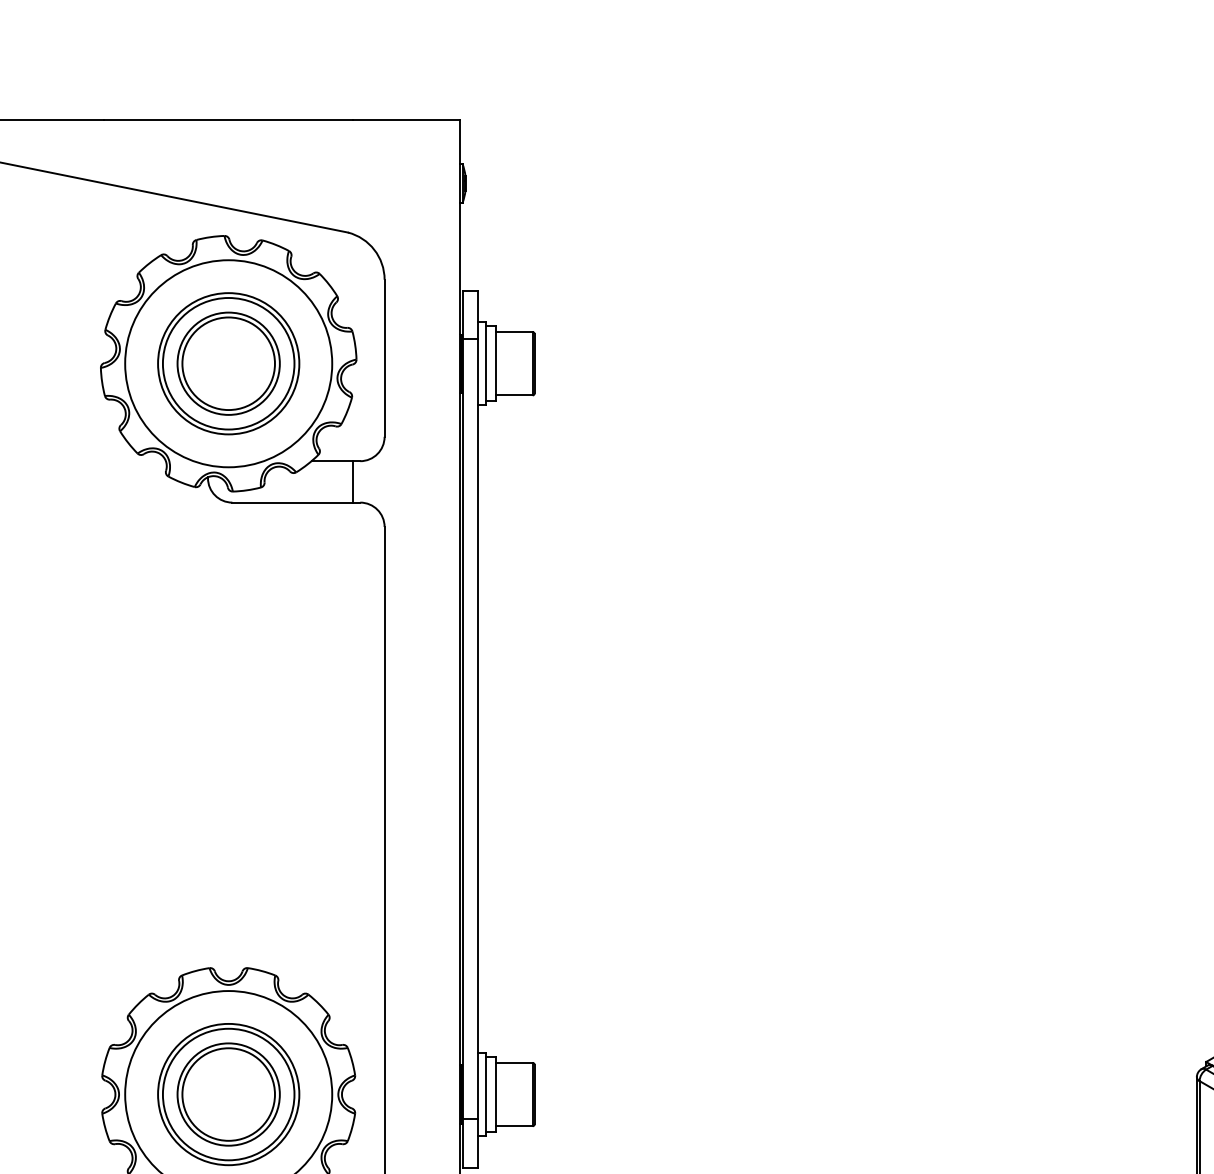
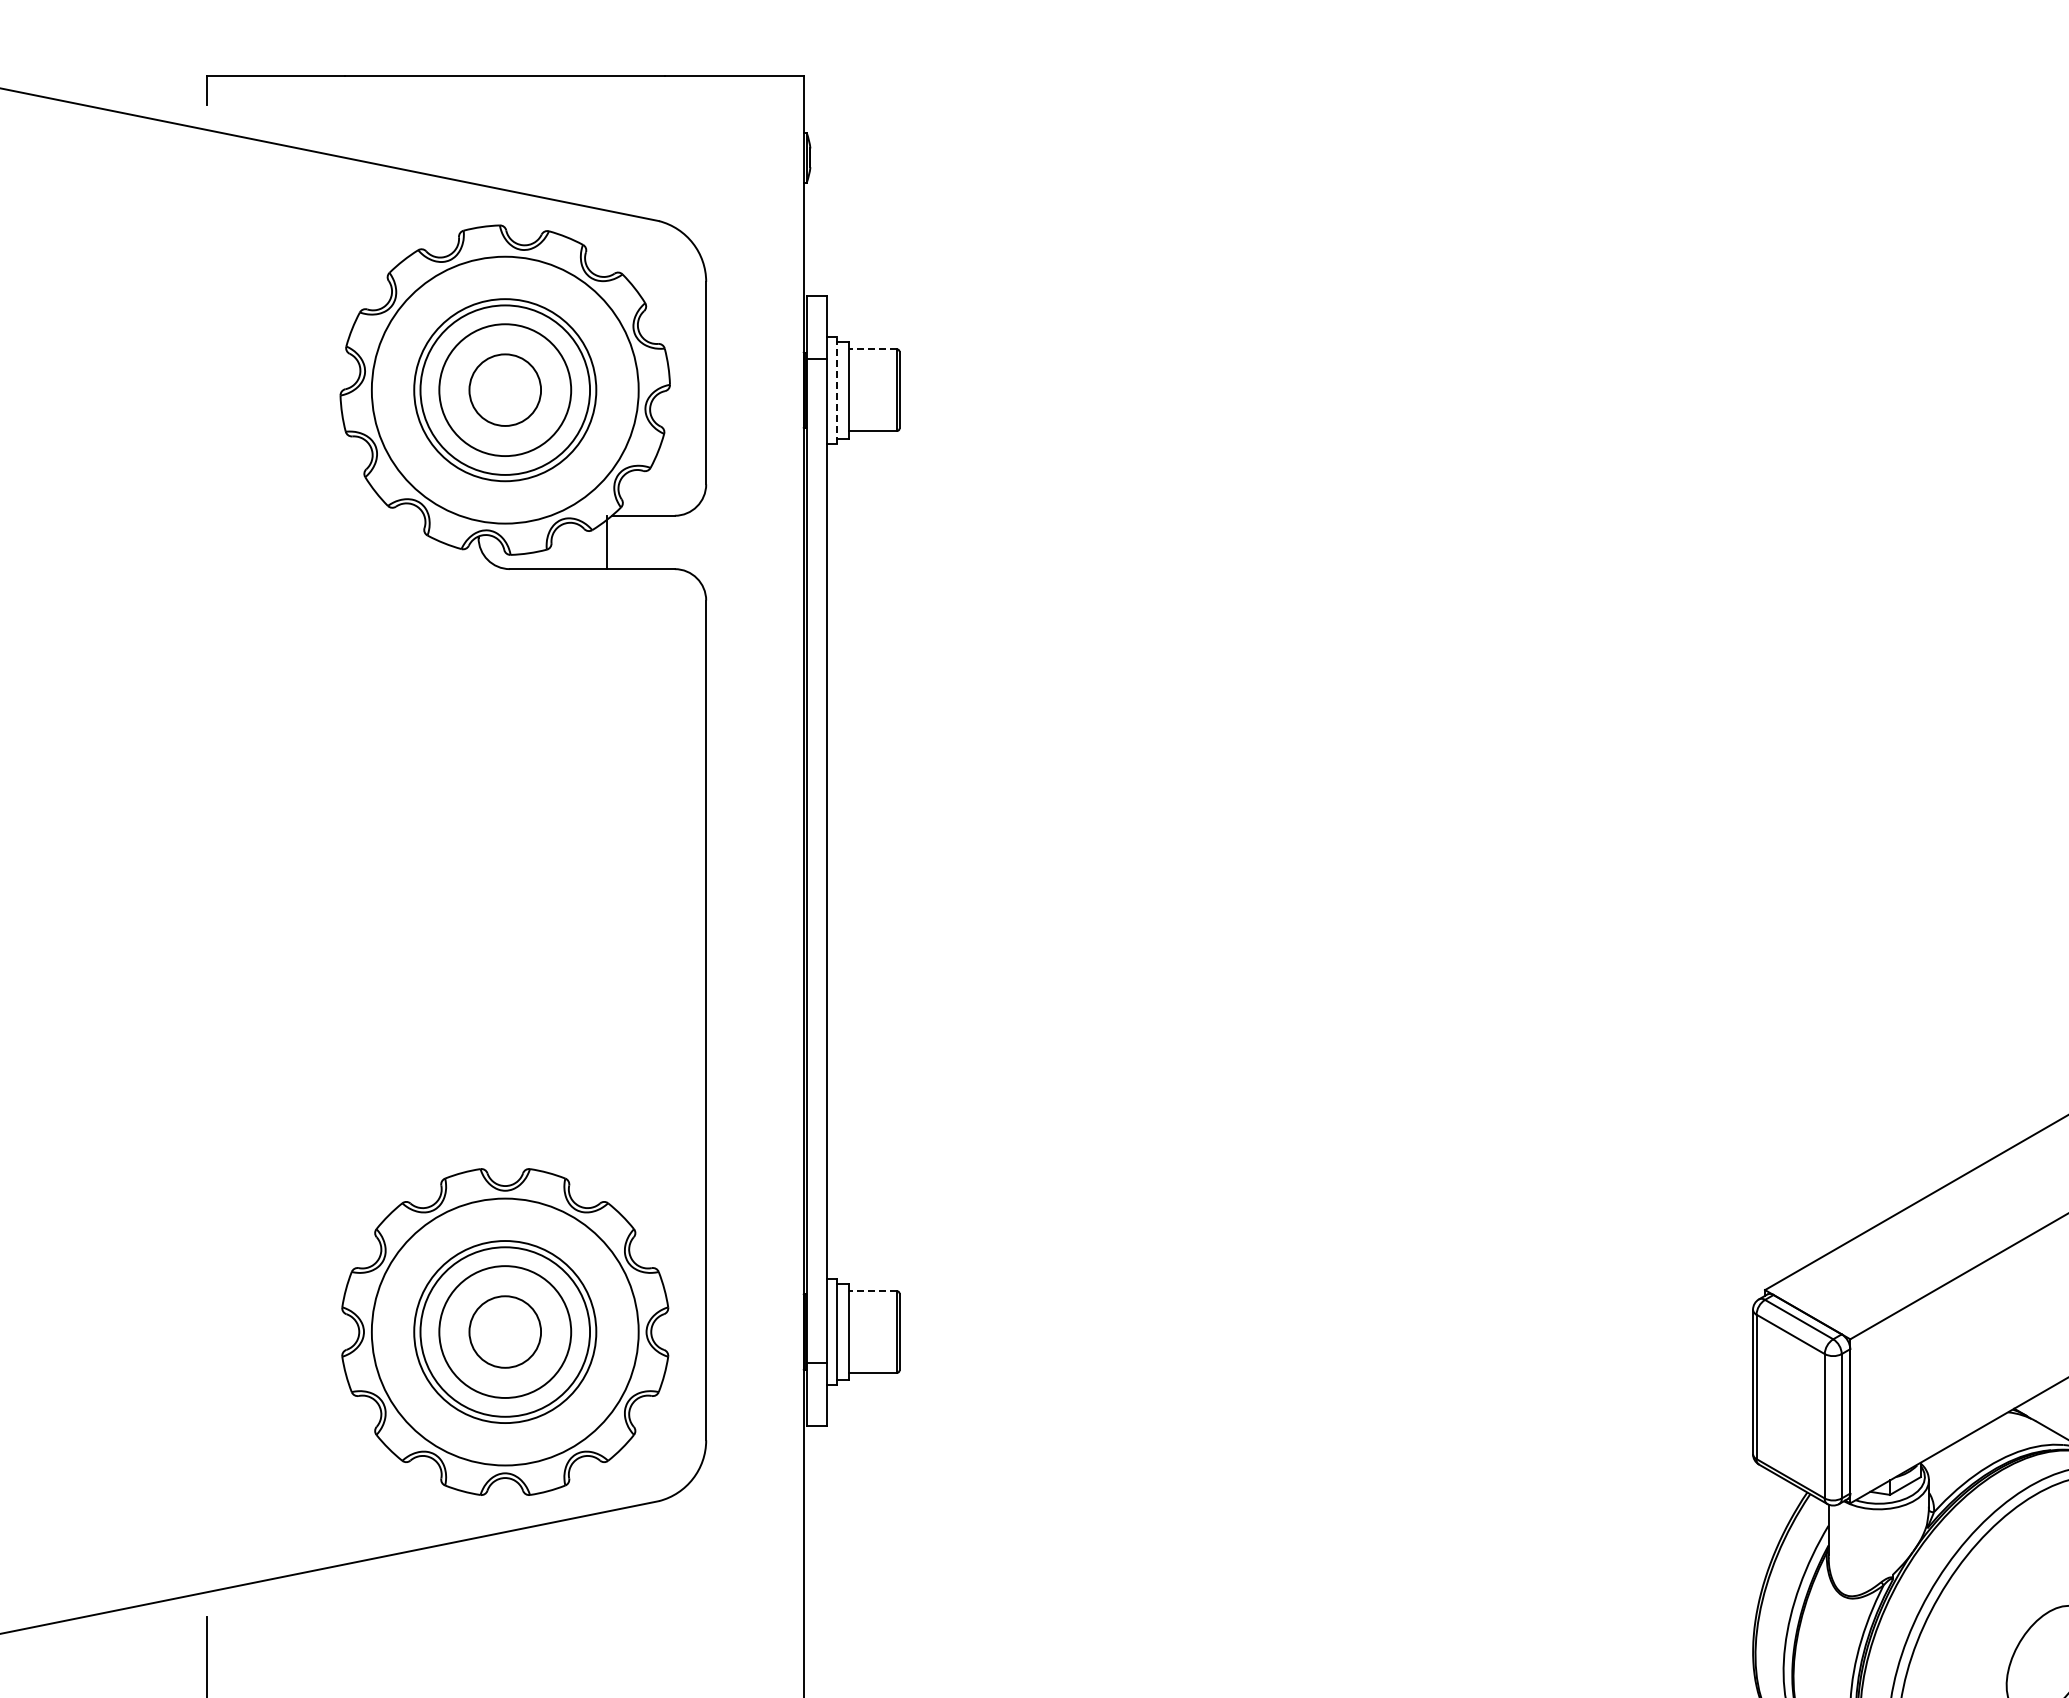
line: (514, 332) -> (873, 349), solid -> dashed
circle: (228, 363) -> (504, 389), size x0.6
line: (485, 363) -> (836, 389), solid -> dashed
line: (353, 481) -> (607, 542), moved
line: (514, 1063) -> (873, 1291), solid -> dashed
circle: (228, 1094) -> (504, 1331), size x0.6

